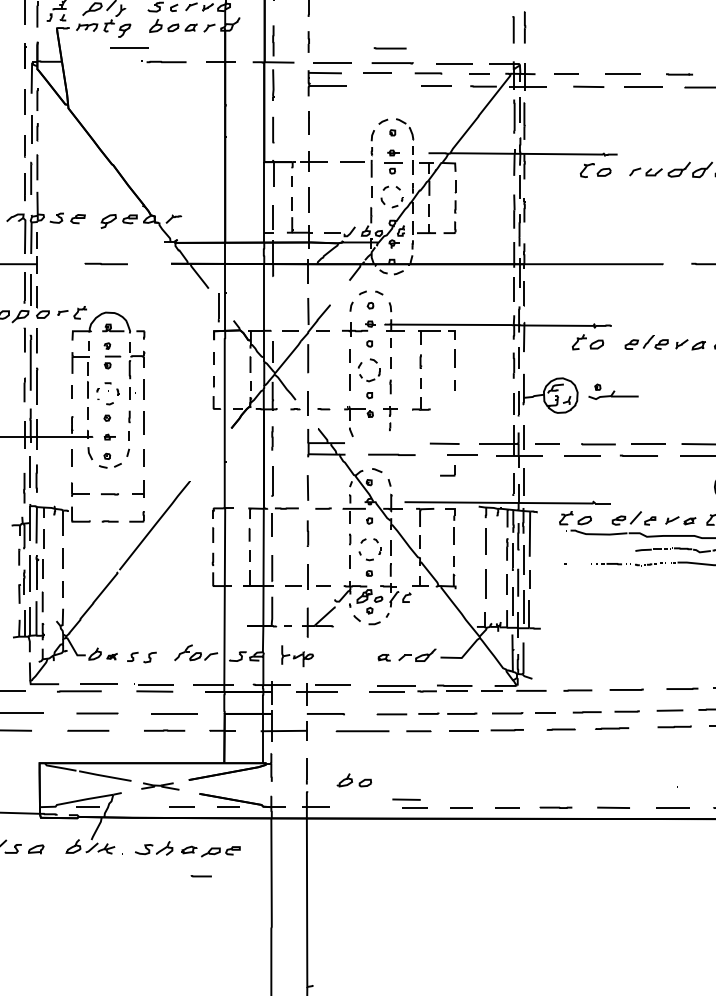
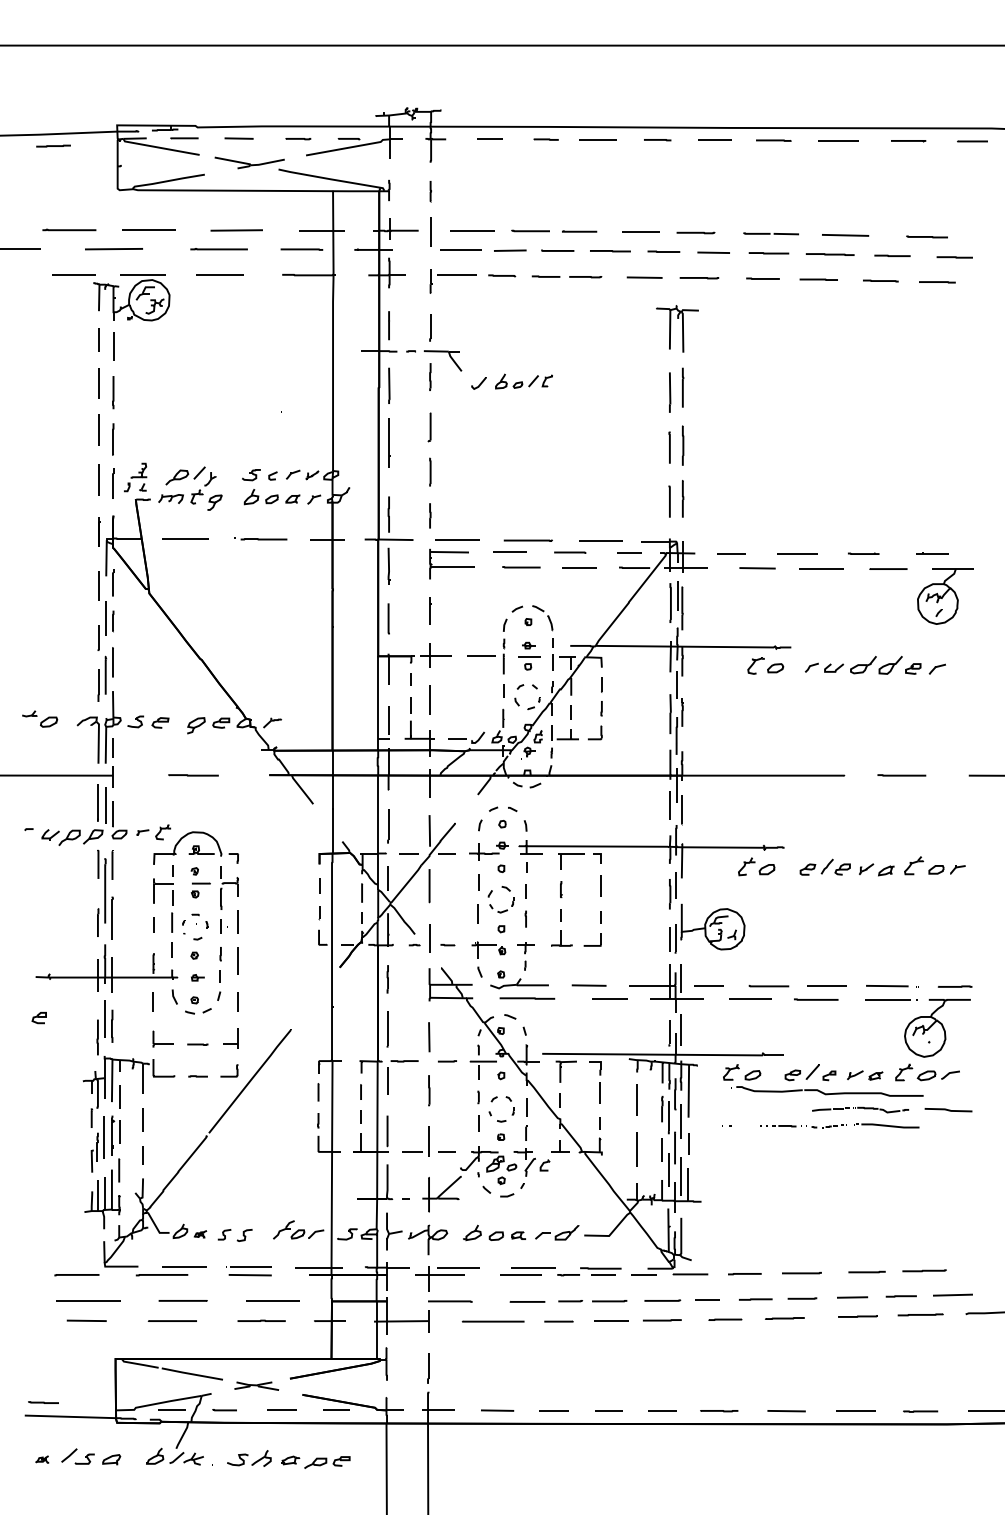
line: (129, 47) -> (185, 538), moved
line: (390, 48) -> (521, 567), moved
line: (219, 307) -> (388, 826), moved
part: (613, 391) -> (519, 979), moved
part: (447, 470) -> (592, 939), moved
part: (297, 655) -> (417, 1233), size x1.67
part: (354, 779) -> (483, 1232), moved
line: (406, 799) -> (497, 1410), moved
line: (201, 876) -> (224, 1410), moved

